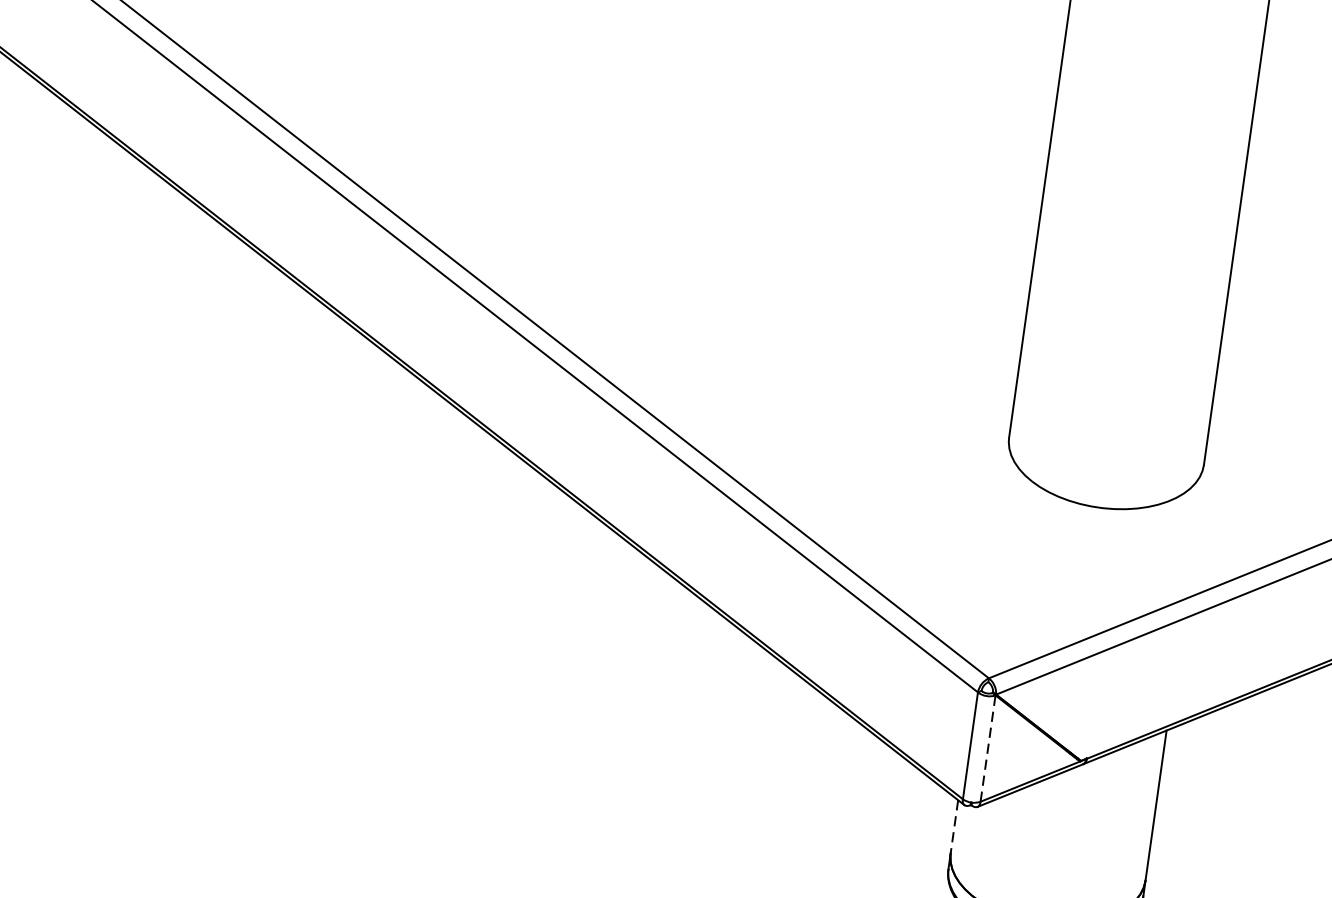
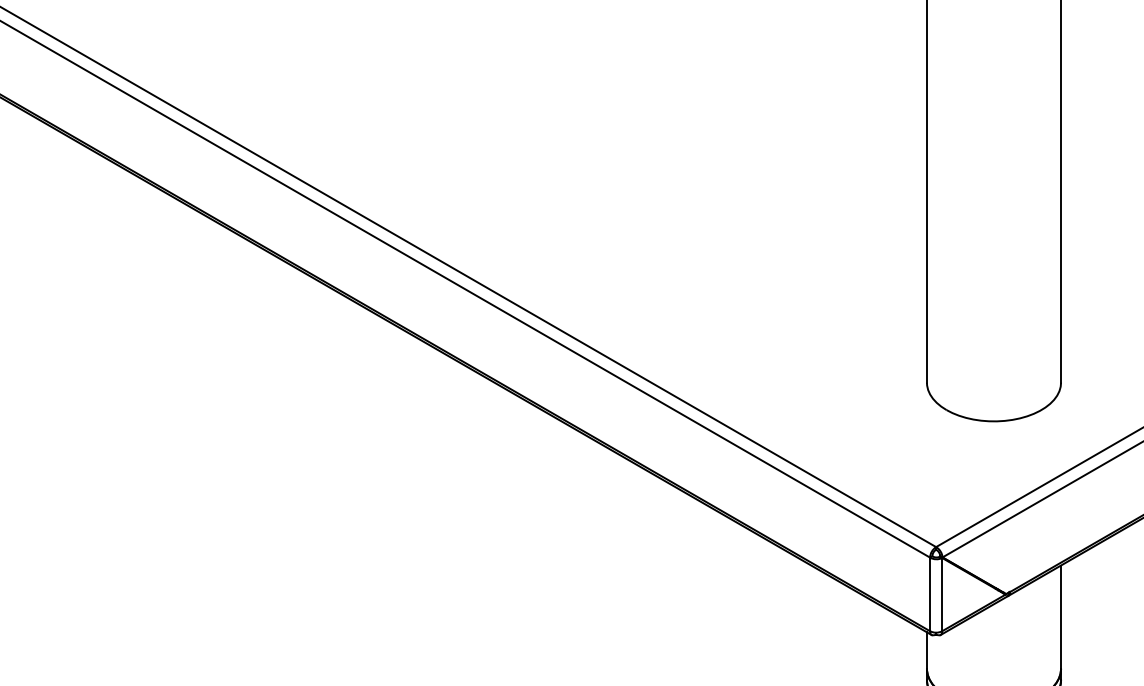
line: (988, 748) -> (942, 594), dashed -> solid
line: (953, 827) -> (926, 651), dashed -> solid

